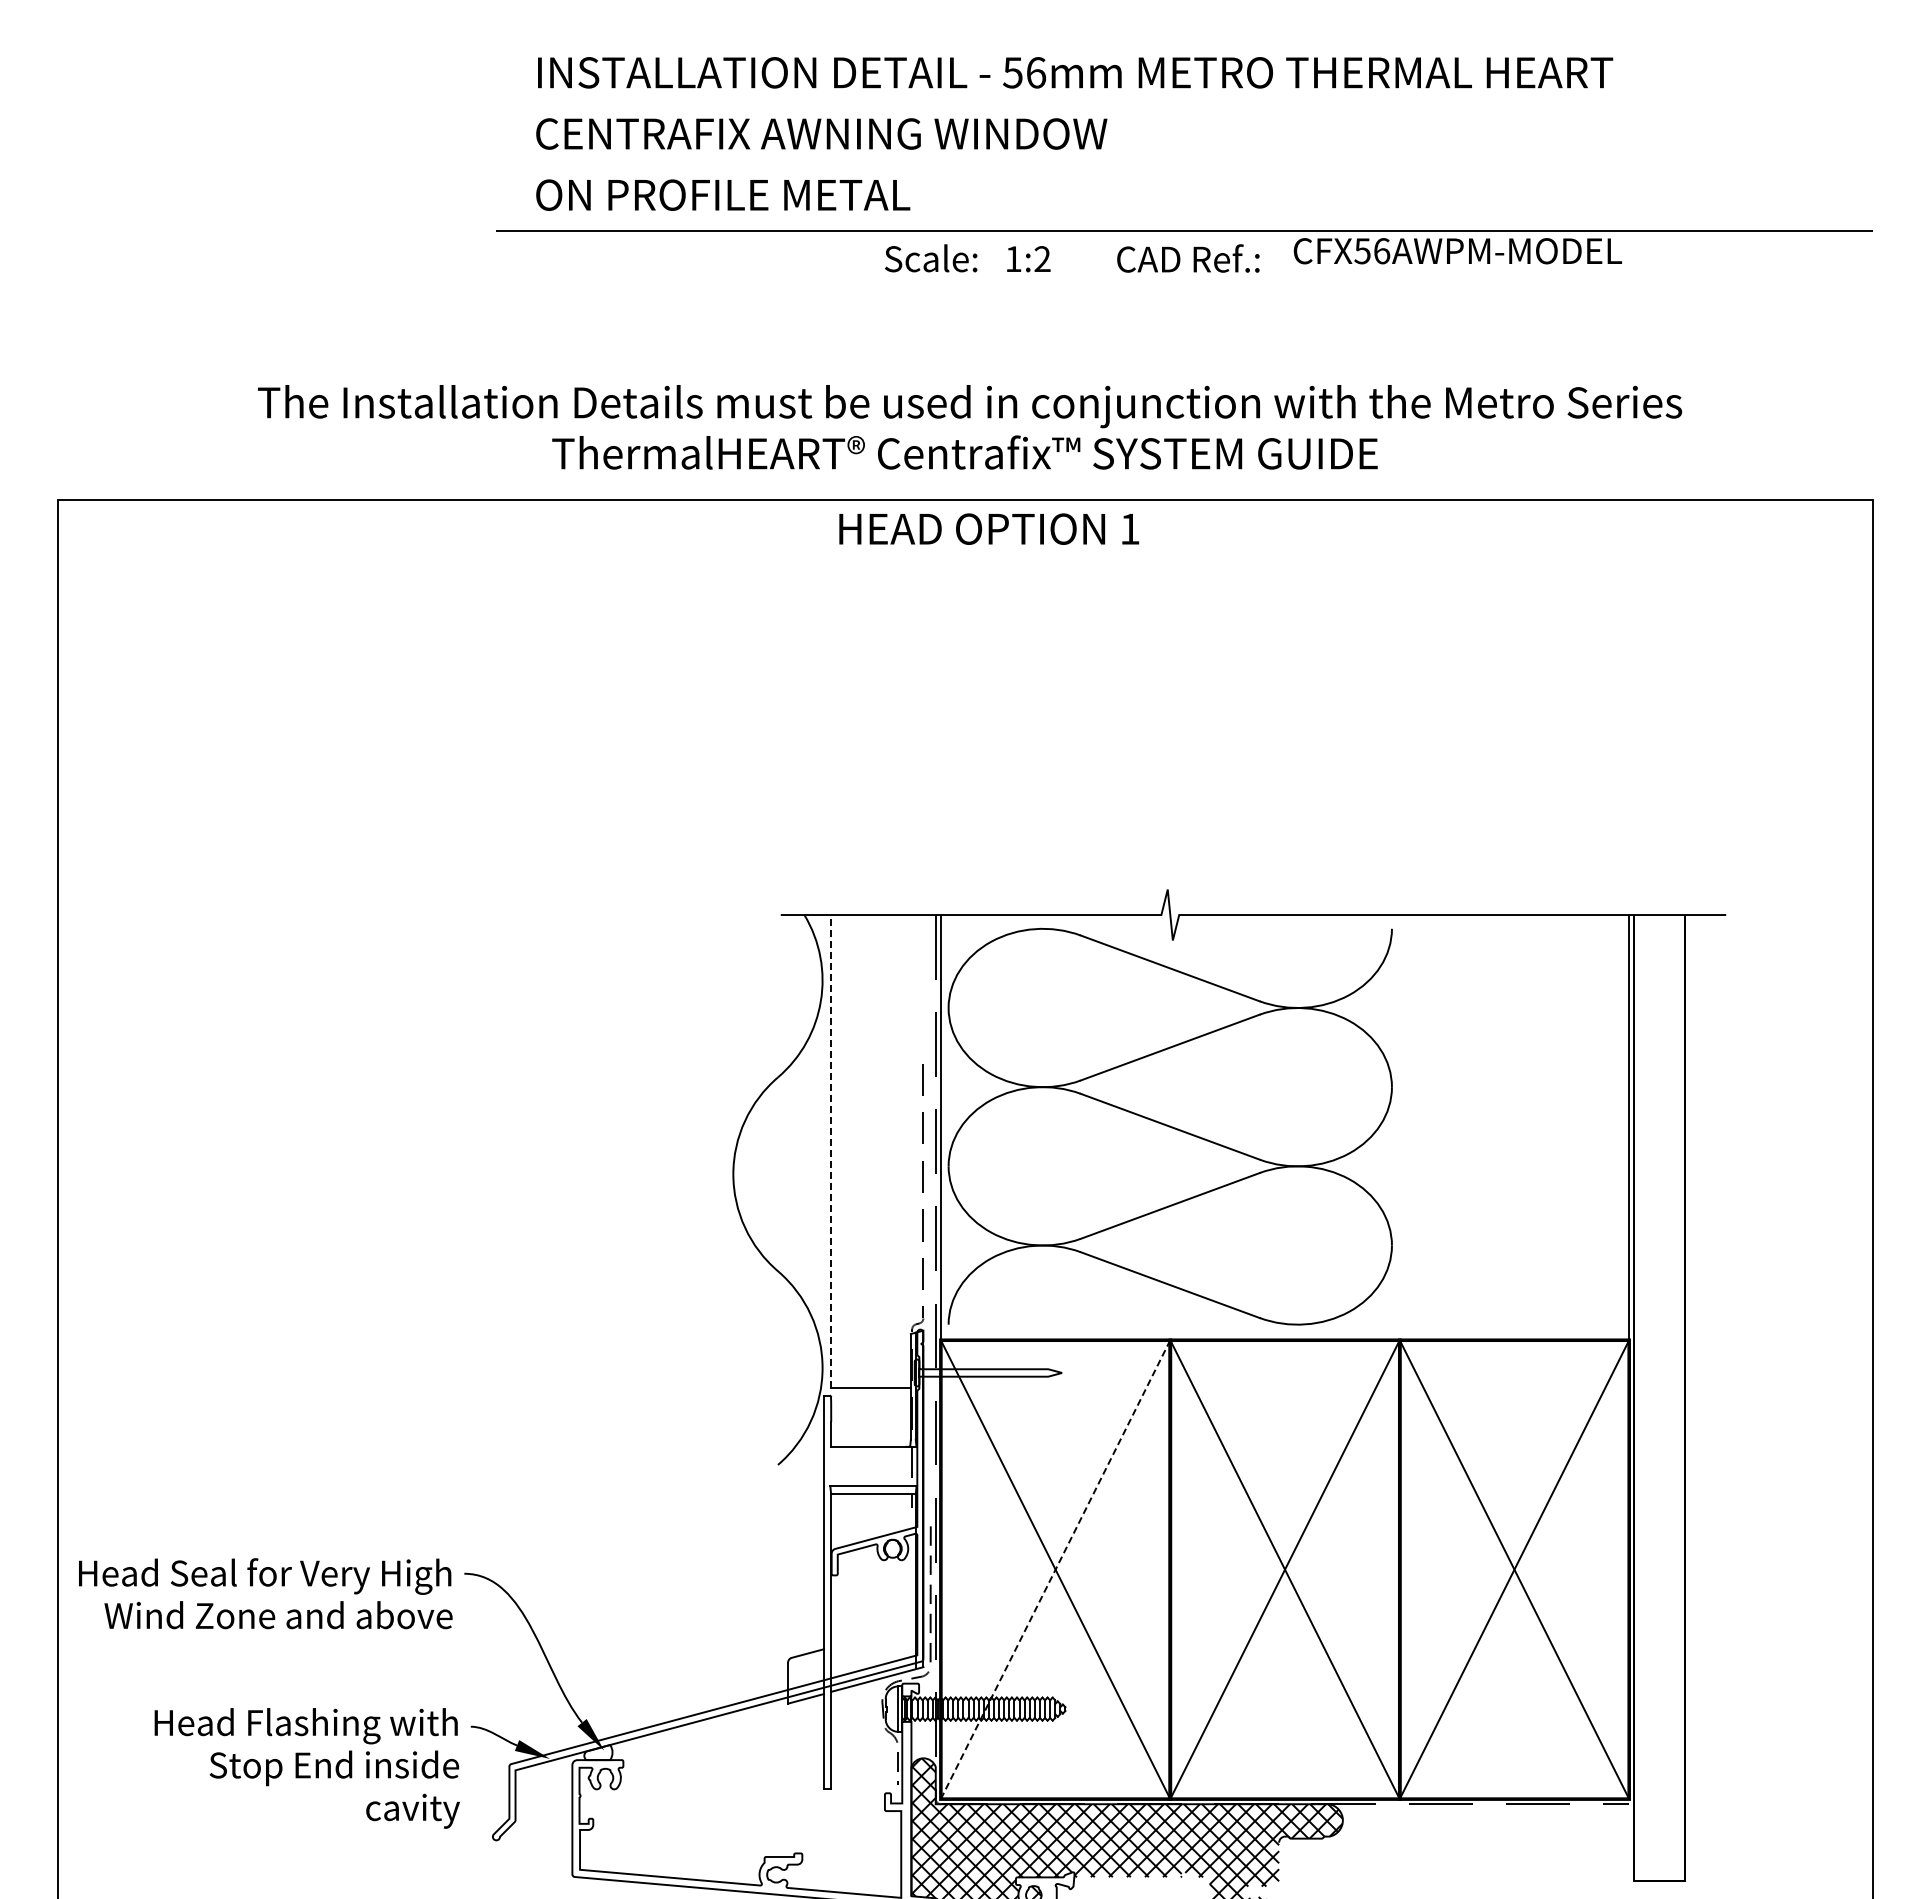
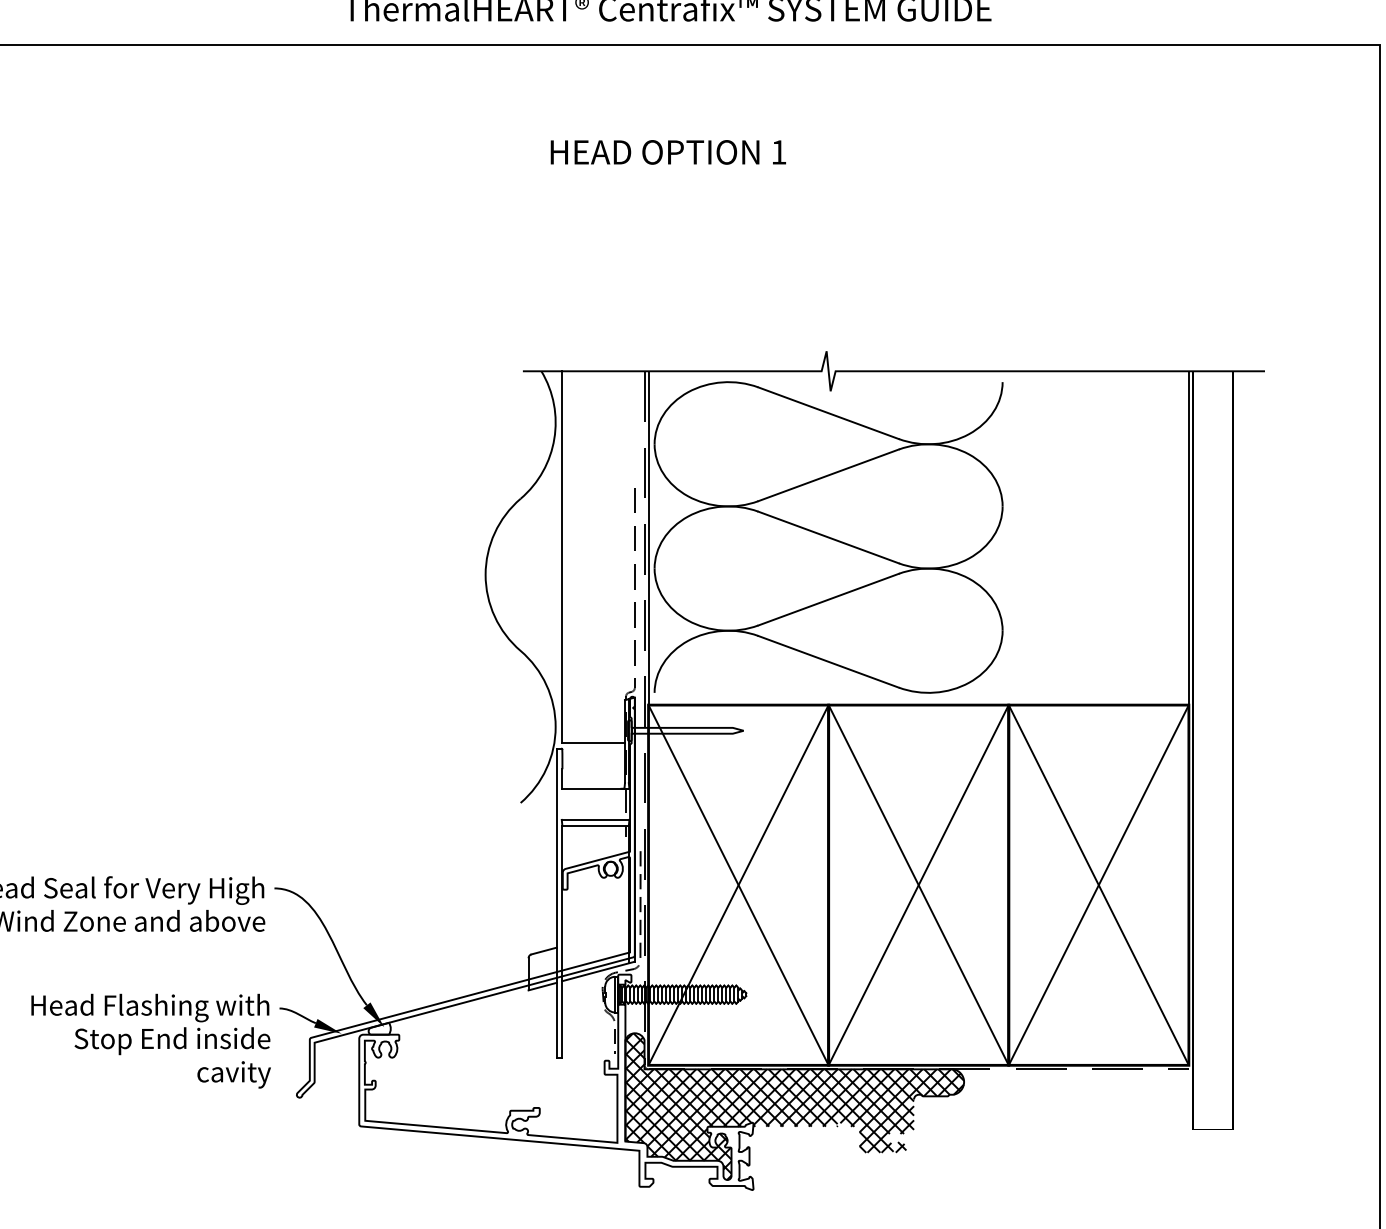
text: (989, 528) -> (668, 151), moved
line: (831, 1151) -> (562, 556), dashed -> solid
line: (1055, 1569) -> (738, 885), dashed -> solid

